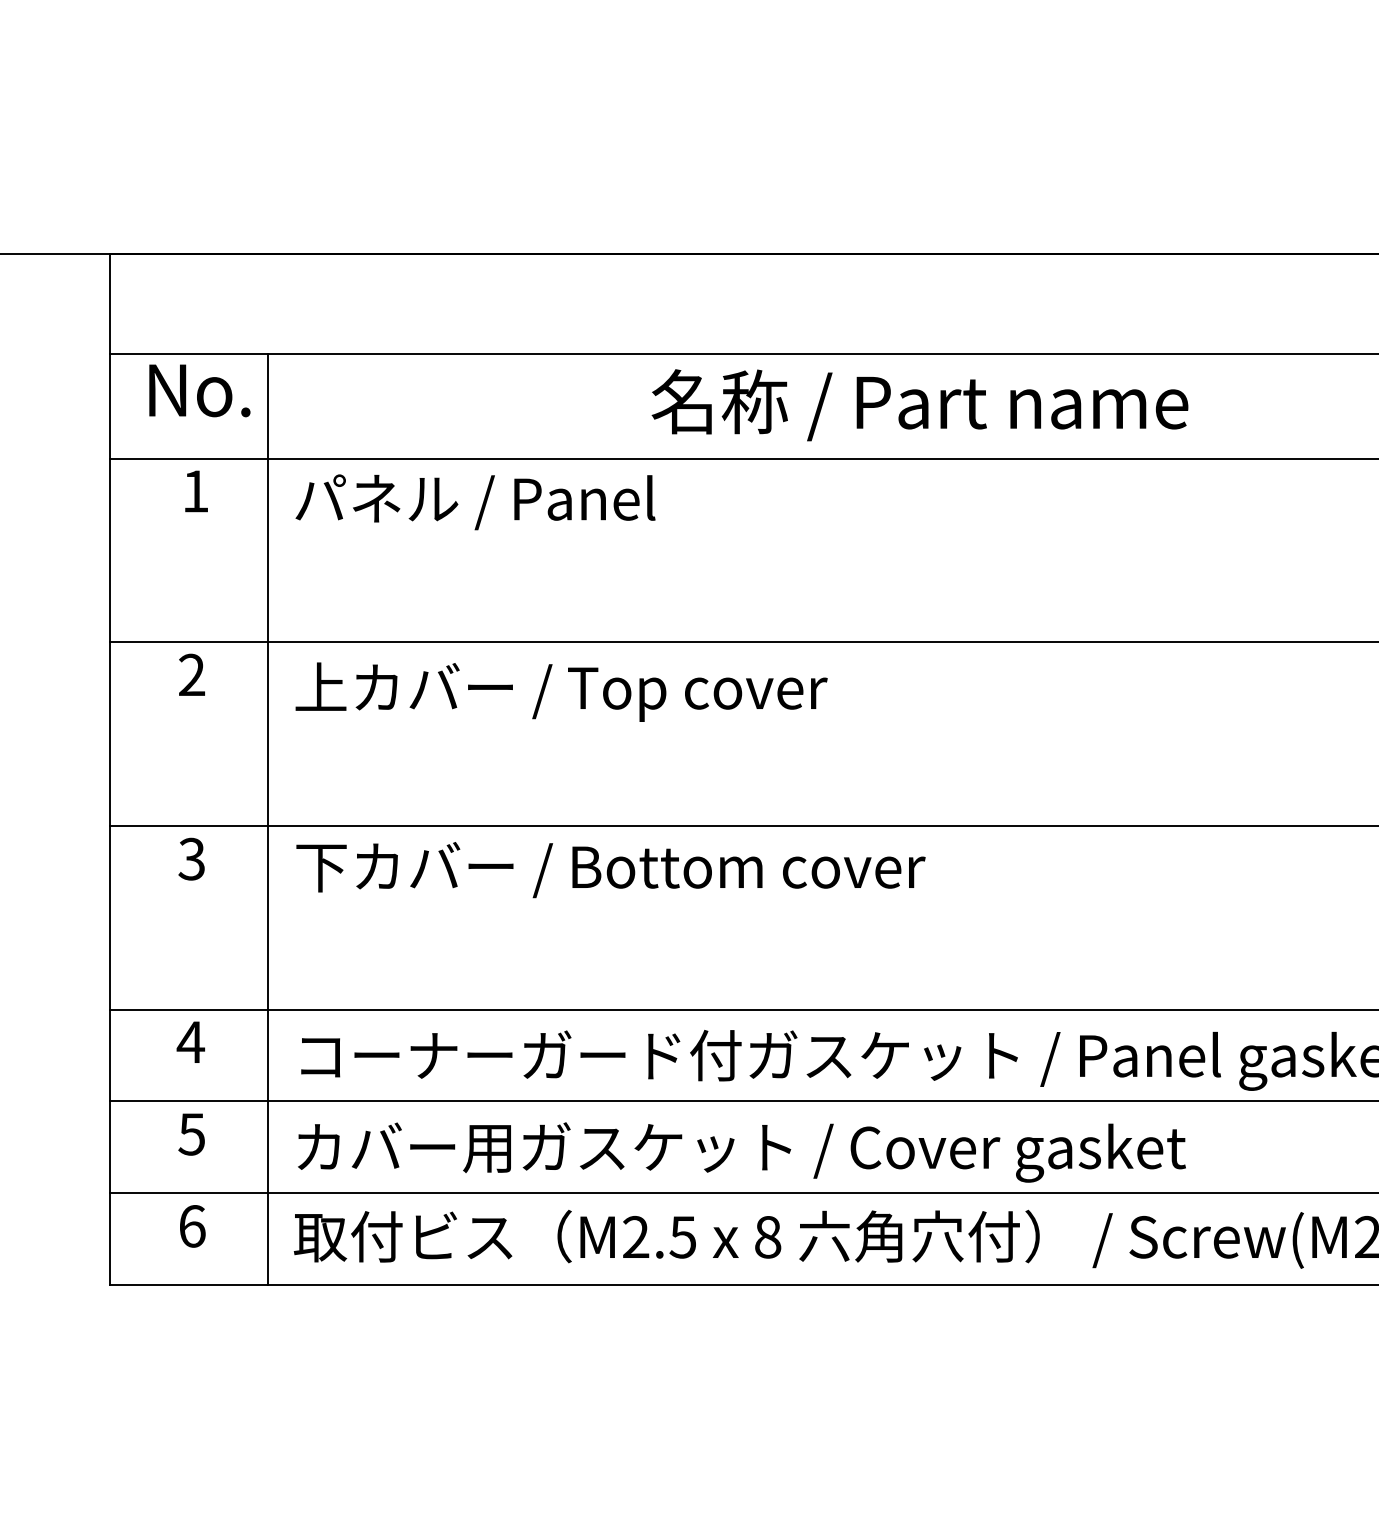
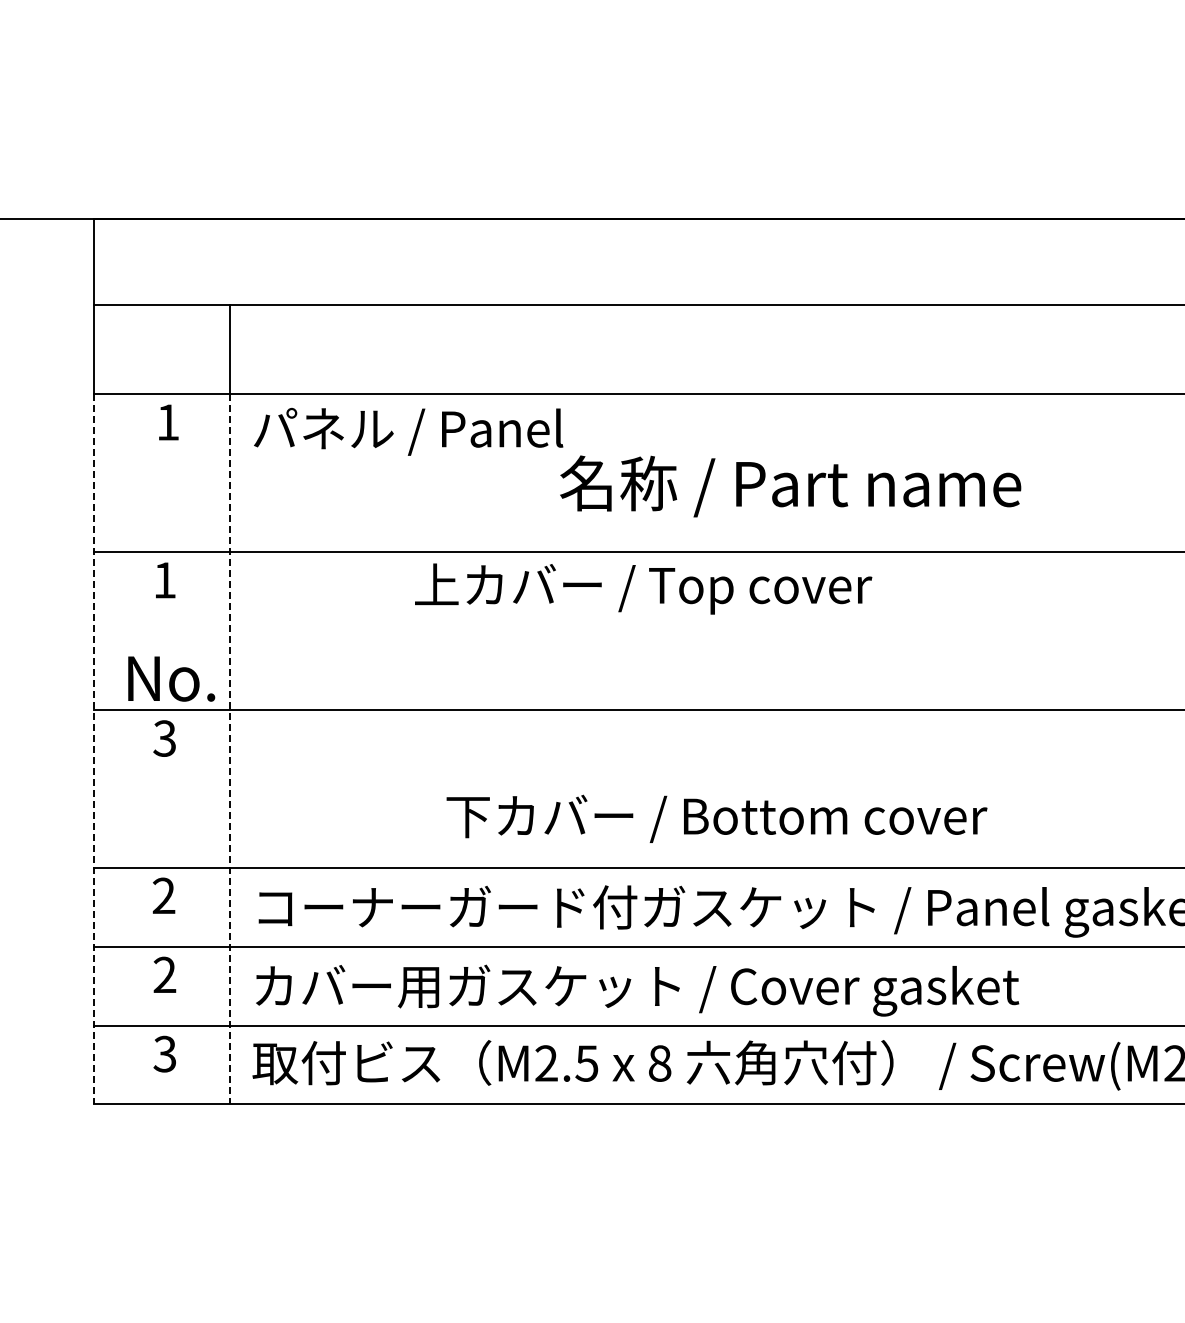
text: (199, 390) -> (171, 678), moved
text: (919, 405) -> (790, 486), moved
text: (191, 675) -> (164, 580), 2 -> 1
text: (561, 691) -> (643, 588), moved
text: (610, 869) -> (716, 818), moved
line: (110, 871) -> (94, 749), solid -> dashed
line: (267, 871) -> (229, 749), solid -> dashed
text: (190, 1041) -> (163, 895), 4 -> 2
text: (191, 1133) -> (164, 974), 5 -> 2
text: (191, 1225) -> (164, 1053), 6 -> 3

